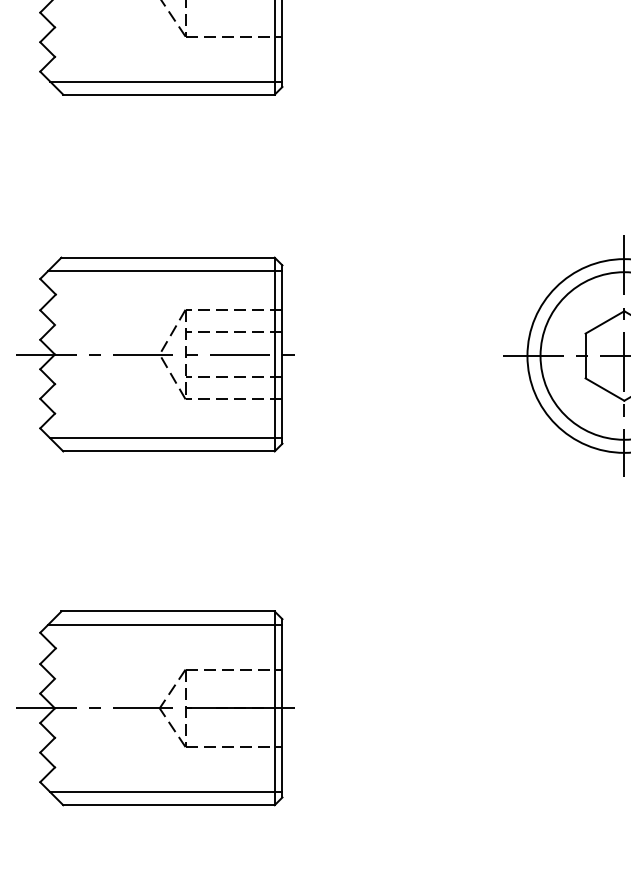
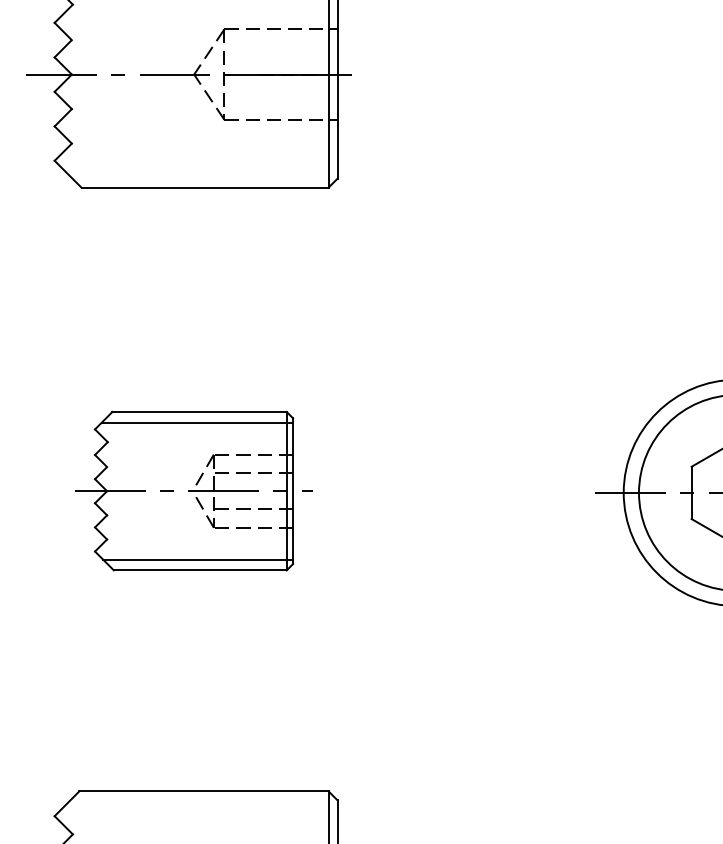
line: (166, 81) -> (202, 172), removed
part: (155, 354) -> (189, 491), size x0.7
line: (165, 624) -> (200, 806), removed

